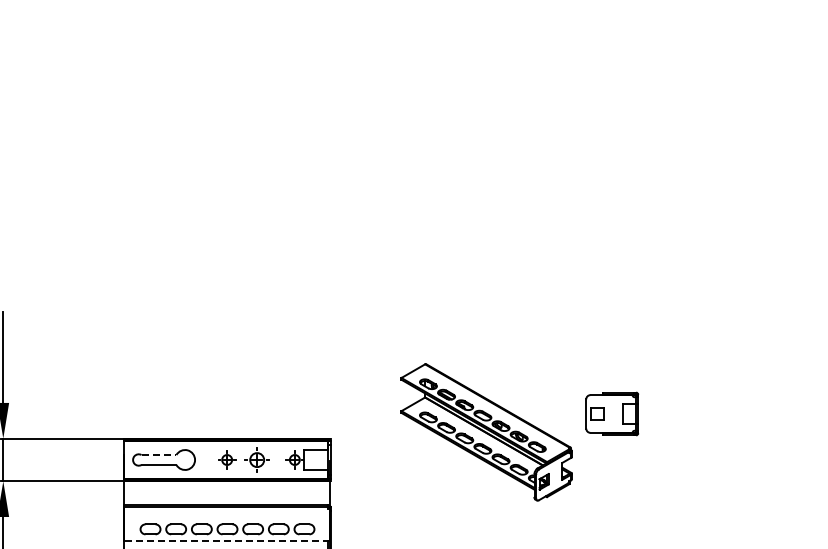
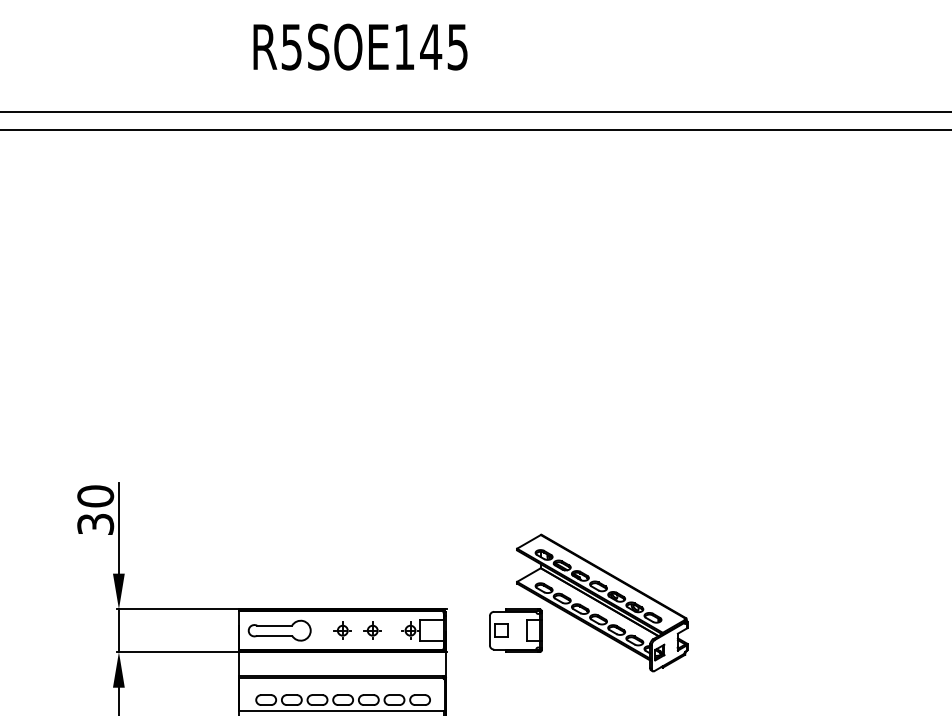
part: (611, 413) -> (515, 630), moved
line: (159, 454) -> (275, 625), dashed -> solid
part: (256, 459) -> (372, 630), size x0.71
line: (226, 540) -> (342, 711), dashed -> solid

